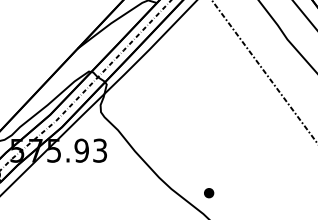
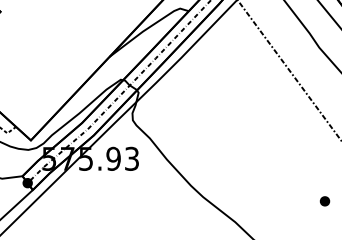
part: (208, 193) -> (324, 201), moved

